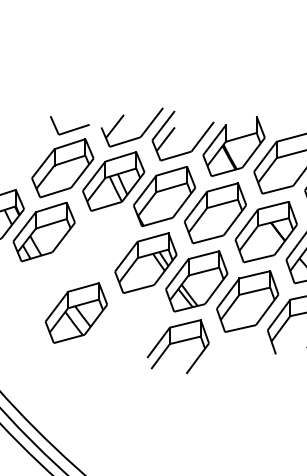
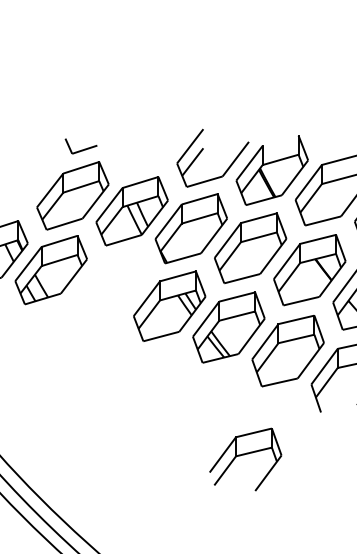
part: (69, 125) -> (80, 146), size x0.7
part: (135, 137) -> (157, 160), removed
part: (75, 312) -> (87, 363), removed
part: (177, 346) -> (244, 459), moved

